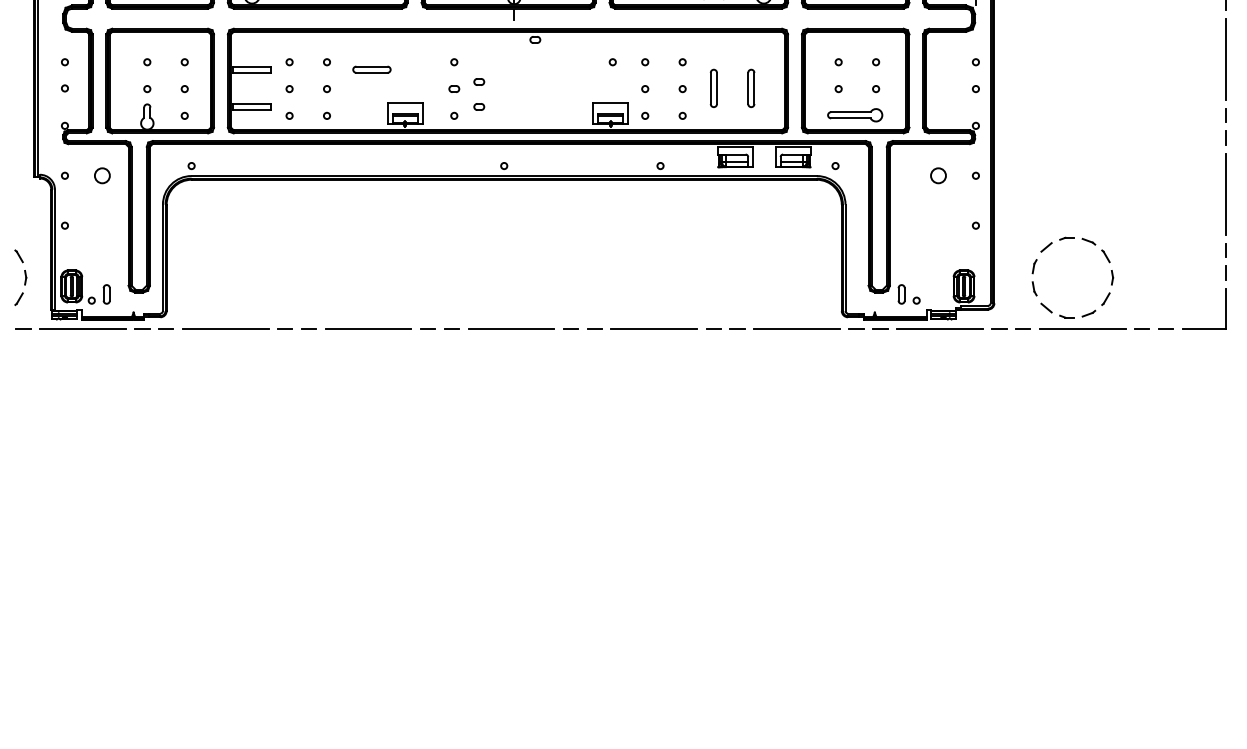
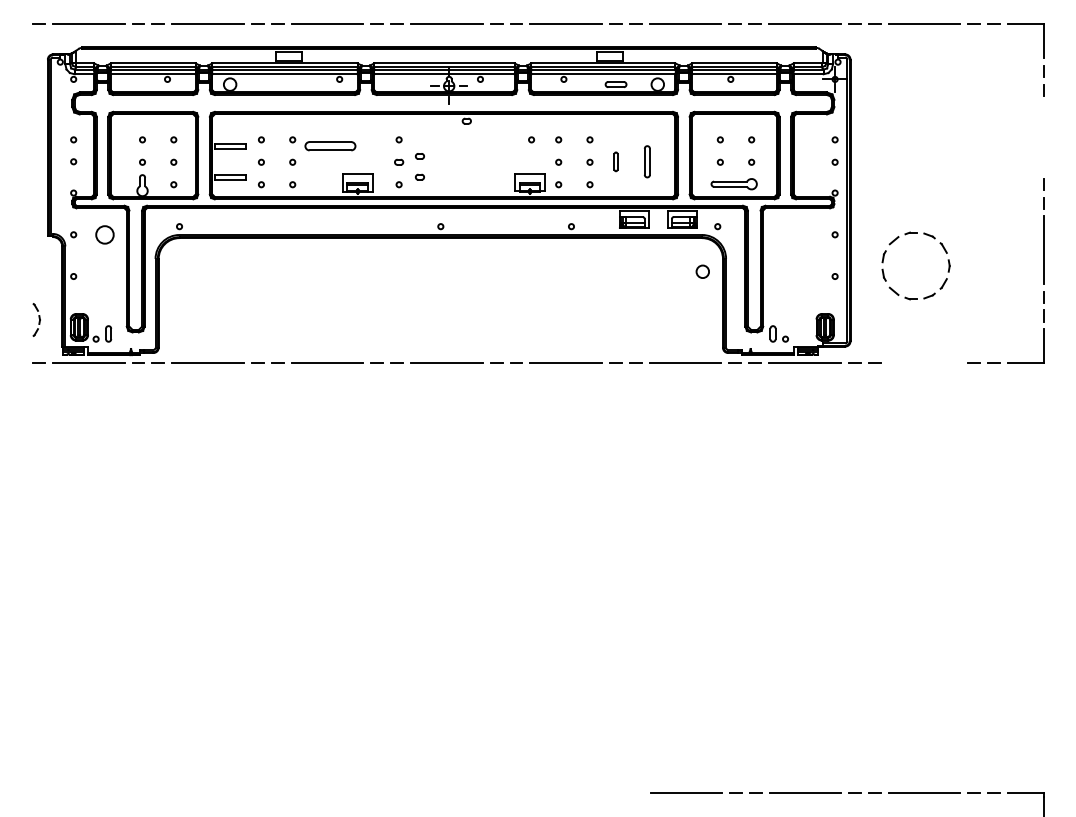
line: (1225, 59) -> (1043, 137), removed
part: (371, 68) -> (329, 145), size x1.6
part: (713, 88) -> (615, 161), size x0.6
circle: (101, 175) -> (104, 234), size x1.4
circle: (938, 175) -> (702, 271), moved
part: (1060, 241) -> (905, 235), moved
part: (20, 277) -> (36, 319), size x0.7
line: (1082, 329) -> (924, 363), removed

